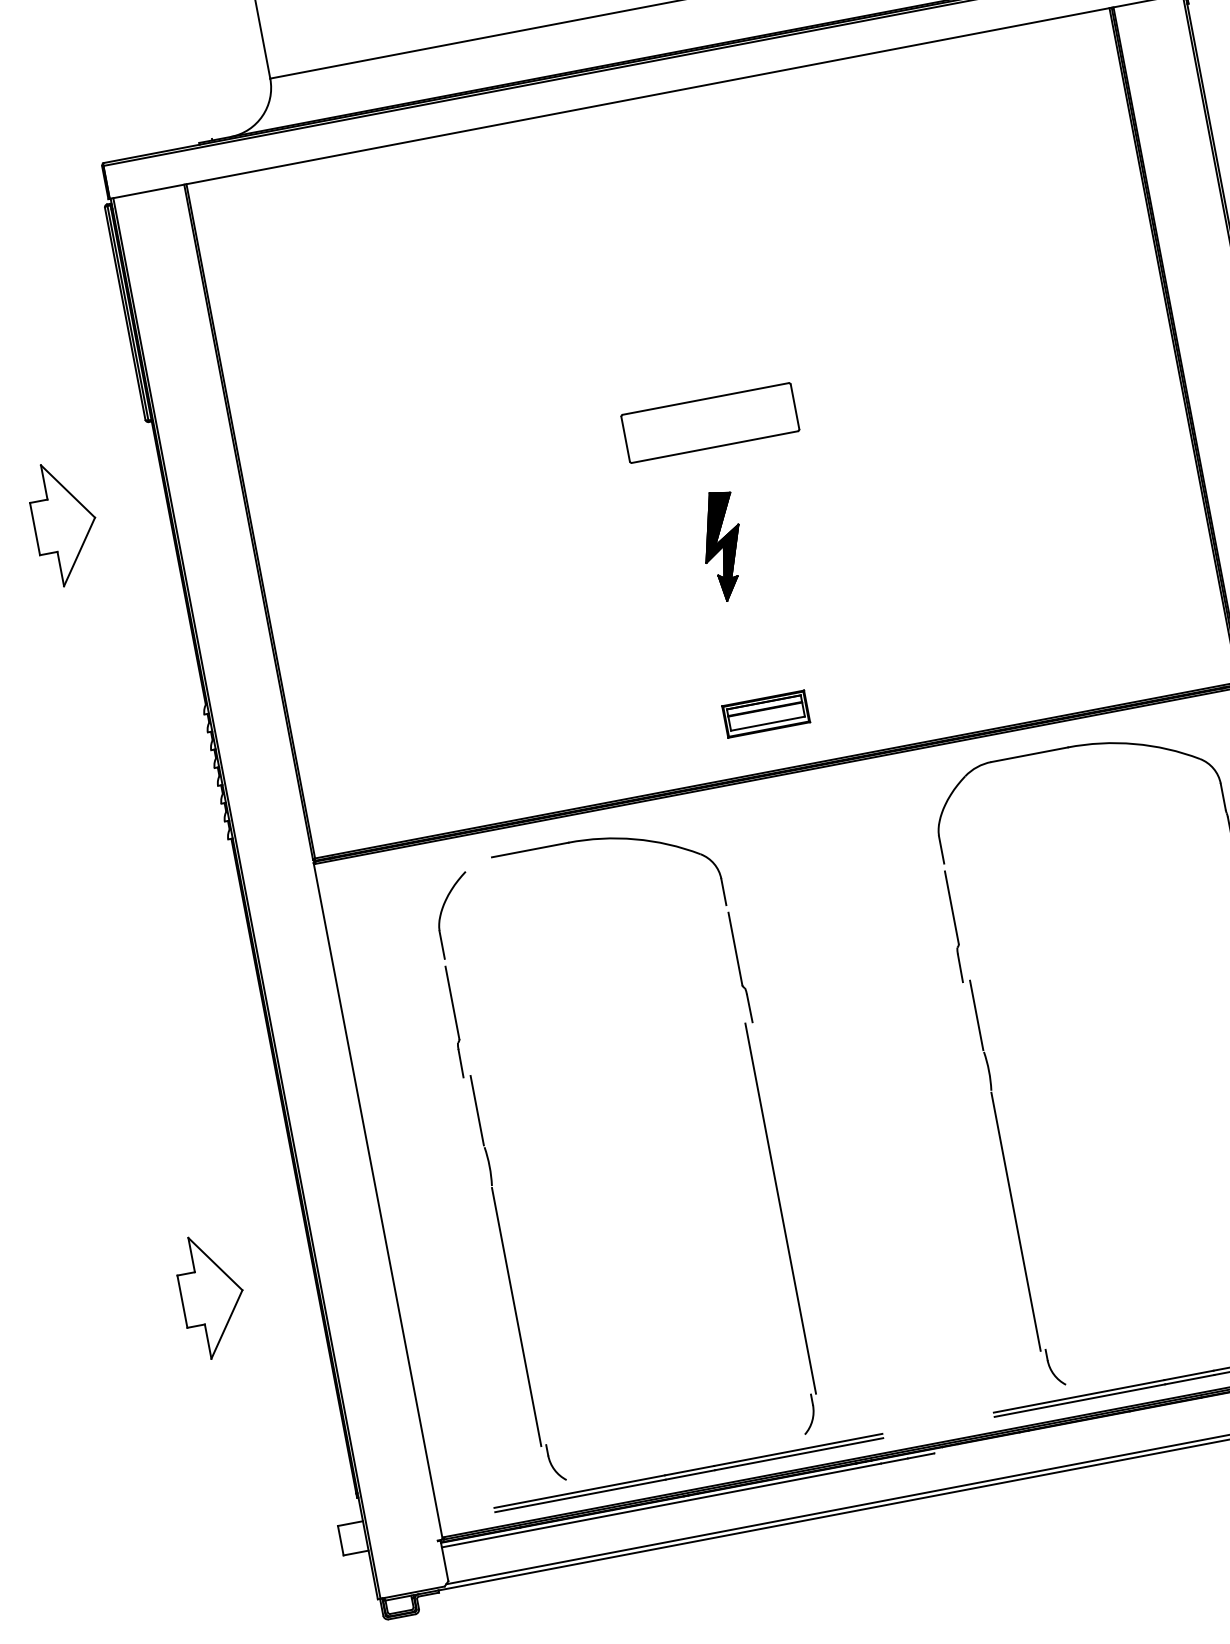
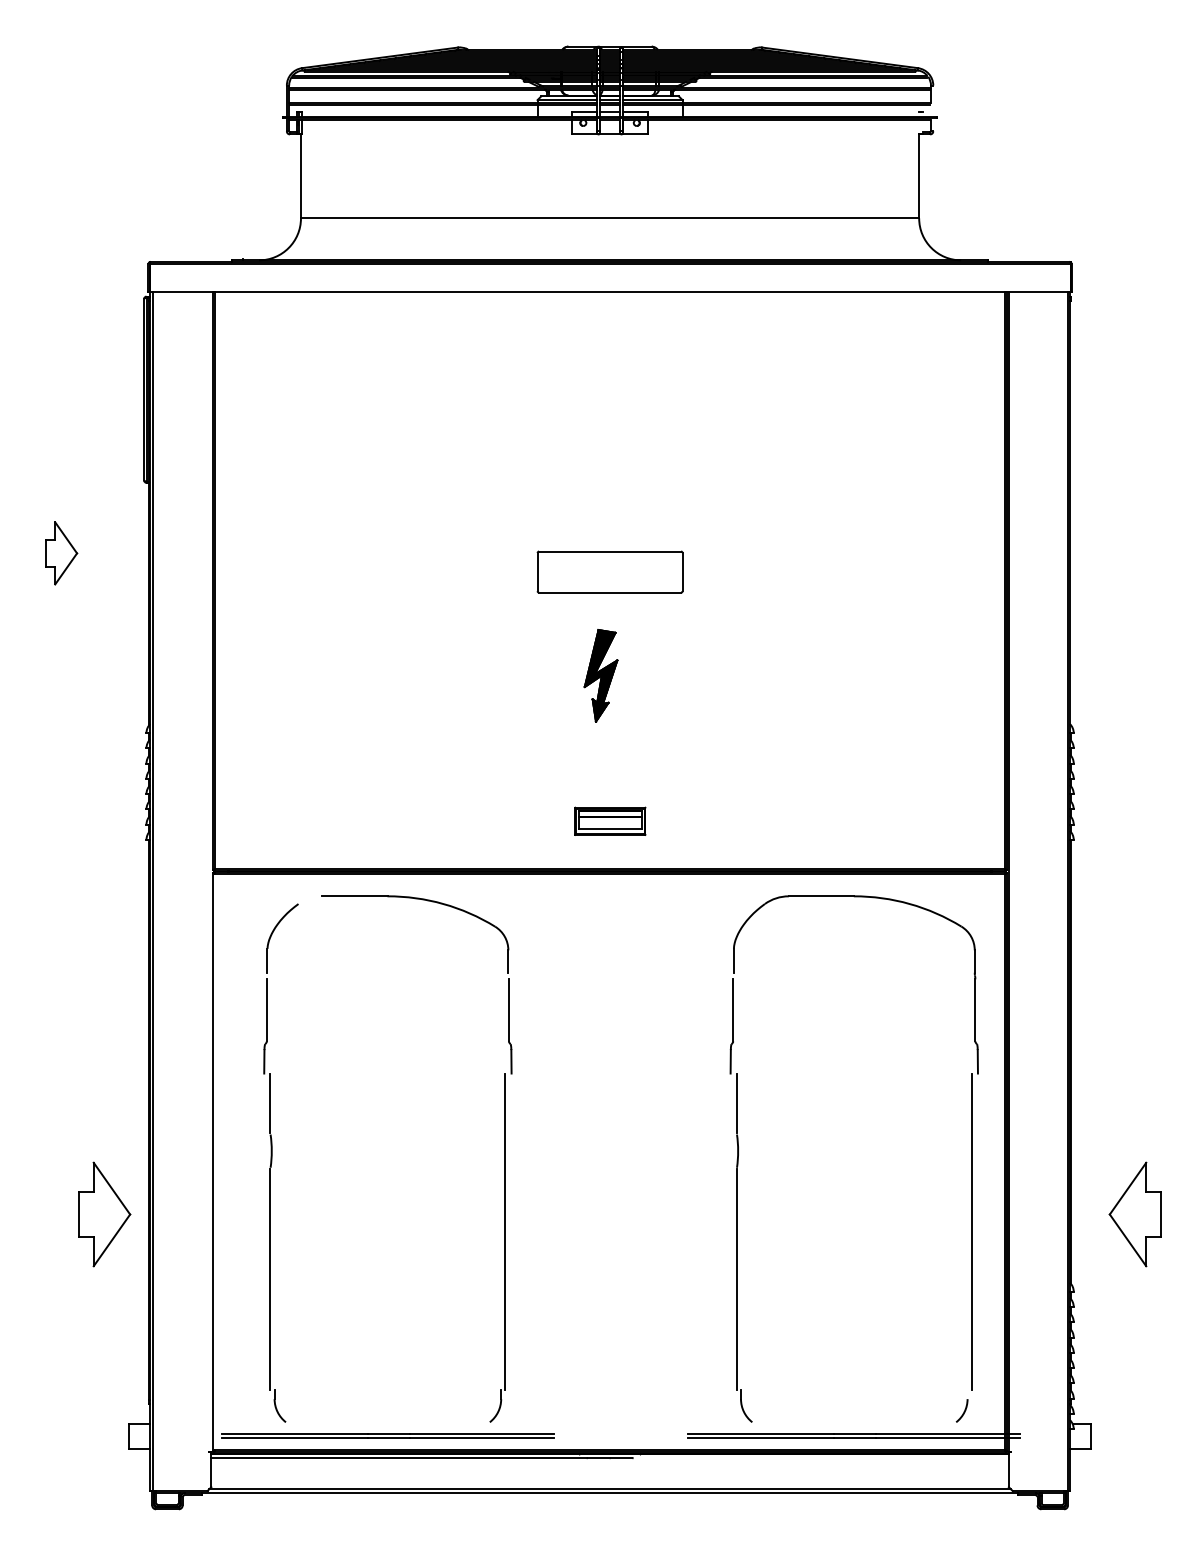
part: (65, 523) -> (61, 553), size x0.6
part: (493, 1180) -> (272, 1163), moved
part: (212, 1295) -> (104, 1214), moved

